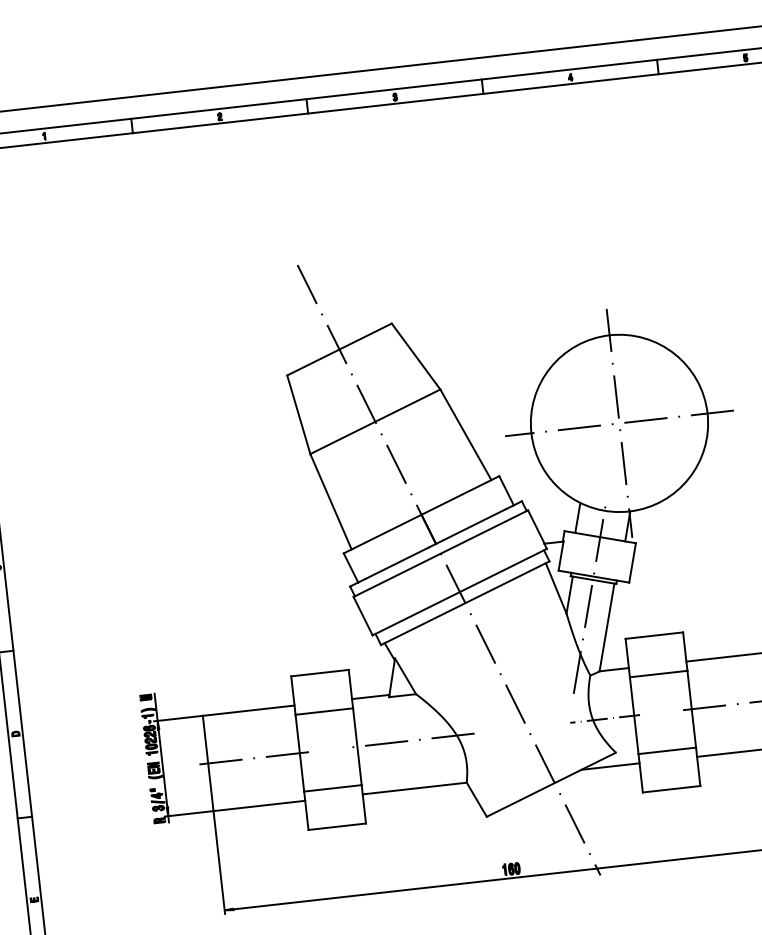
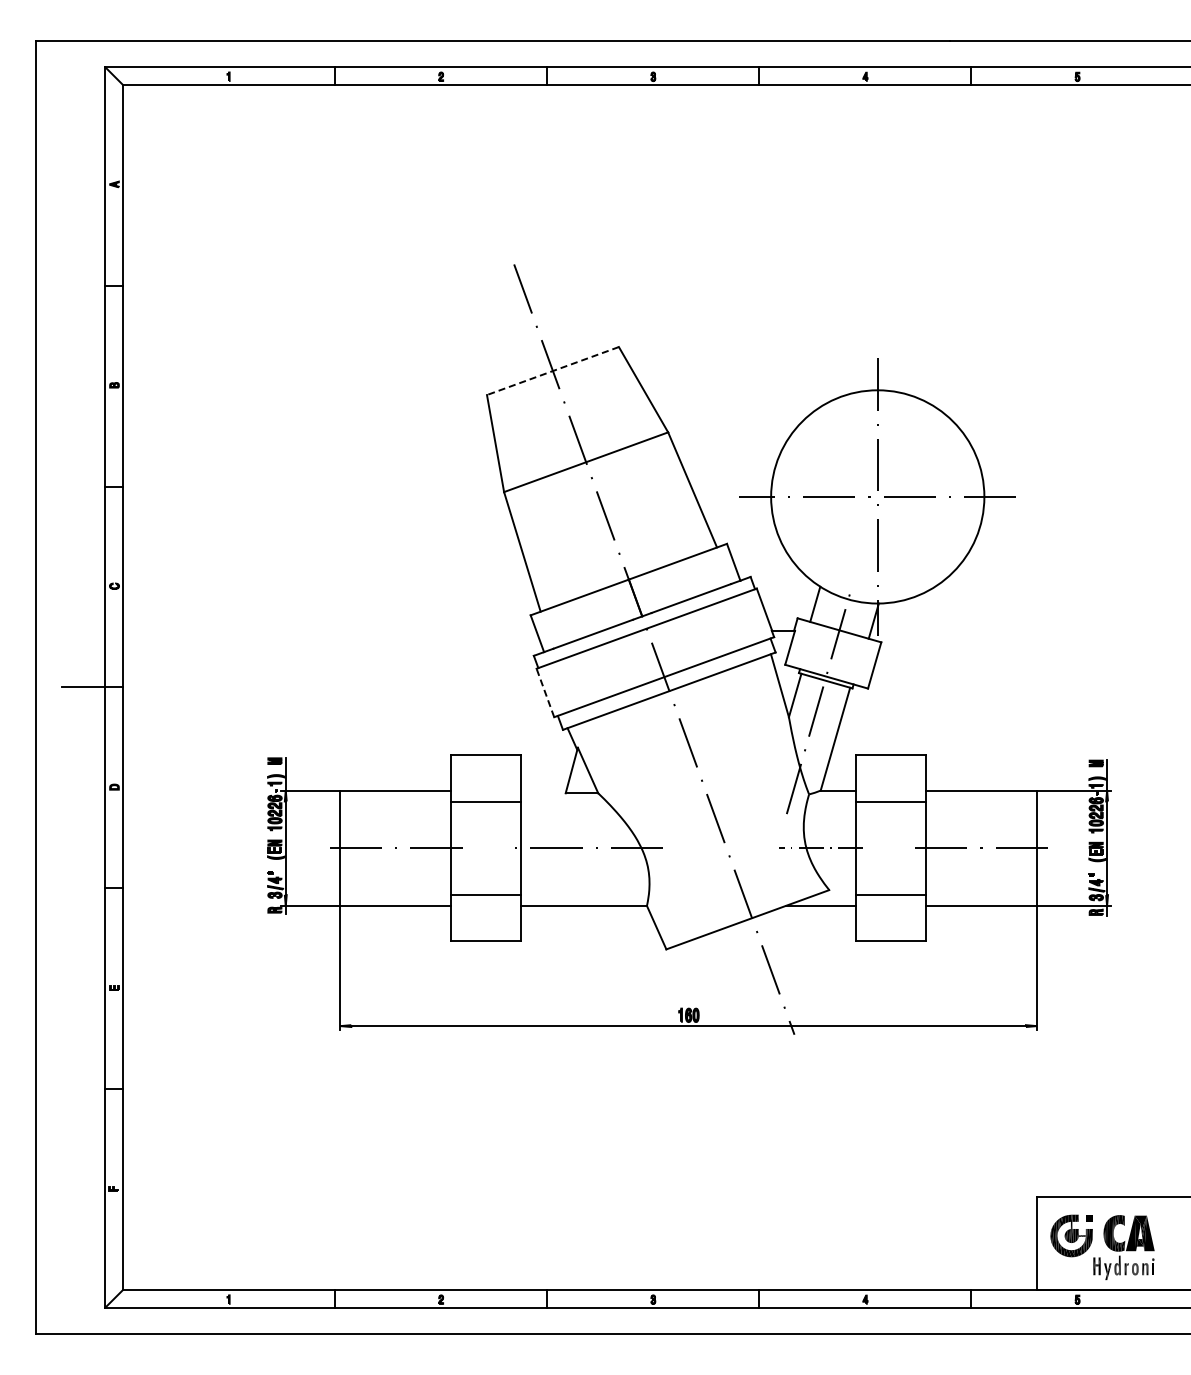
line: (339, 349) -> (552, 371), solid -> dashed
line: (363, 615) -> (545, 692), solid -> dashed
line: (370, 696) -> (543, 790), removed

